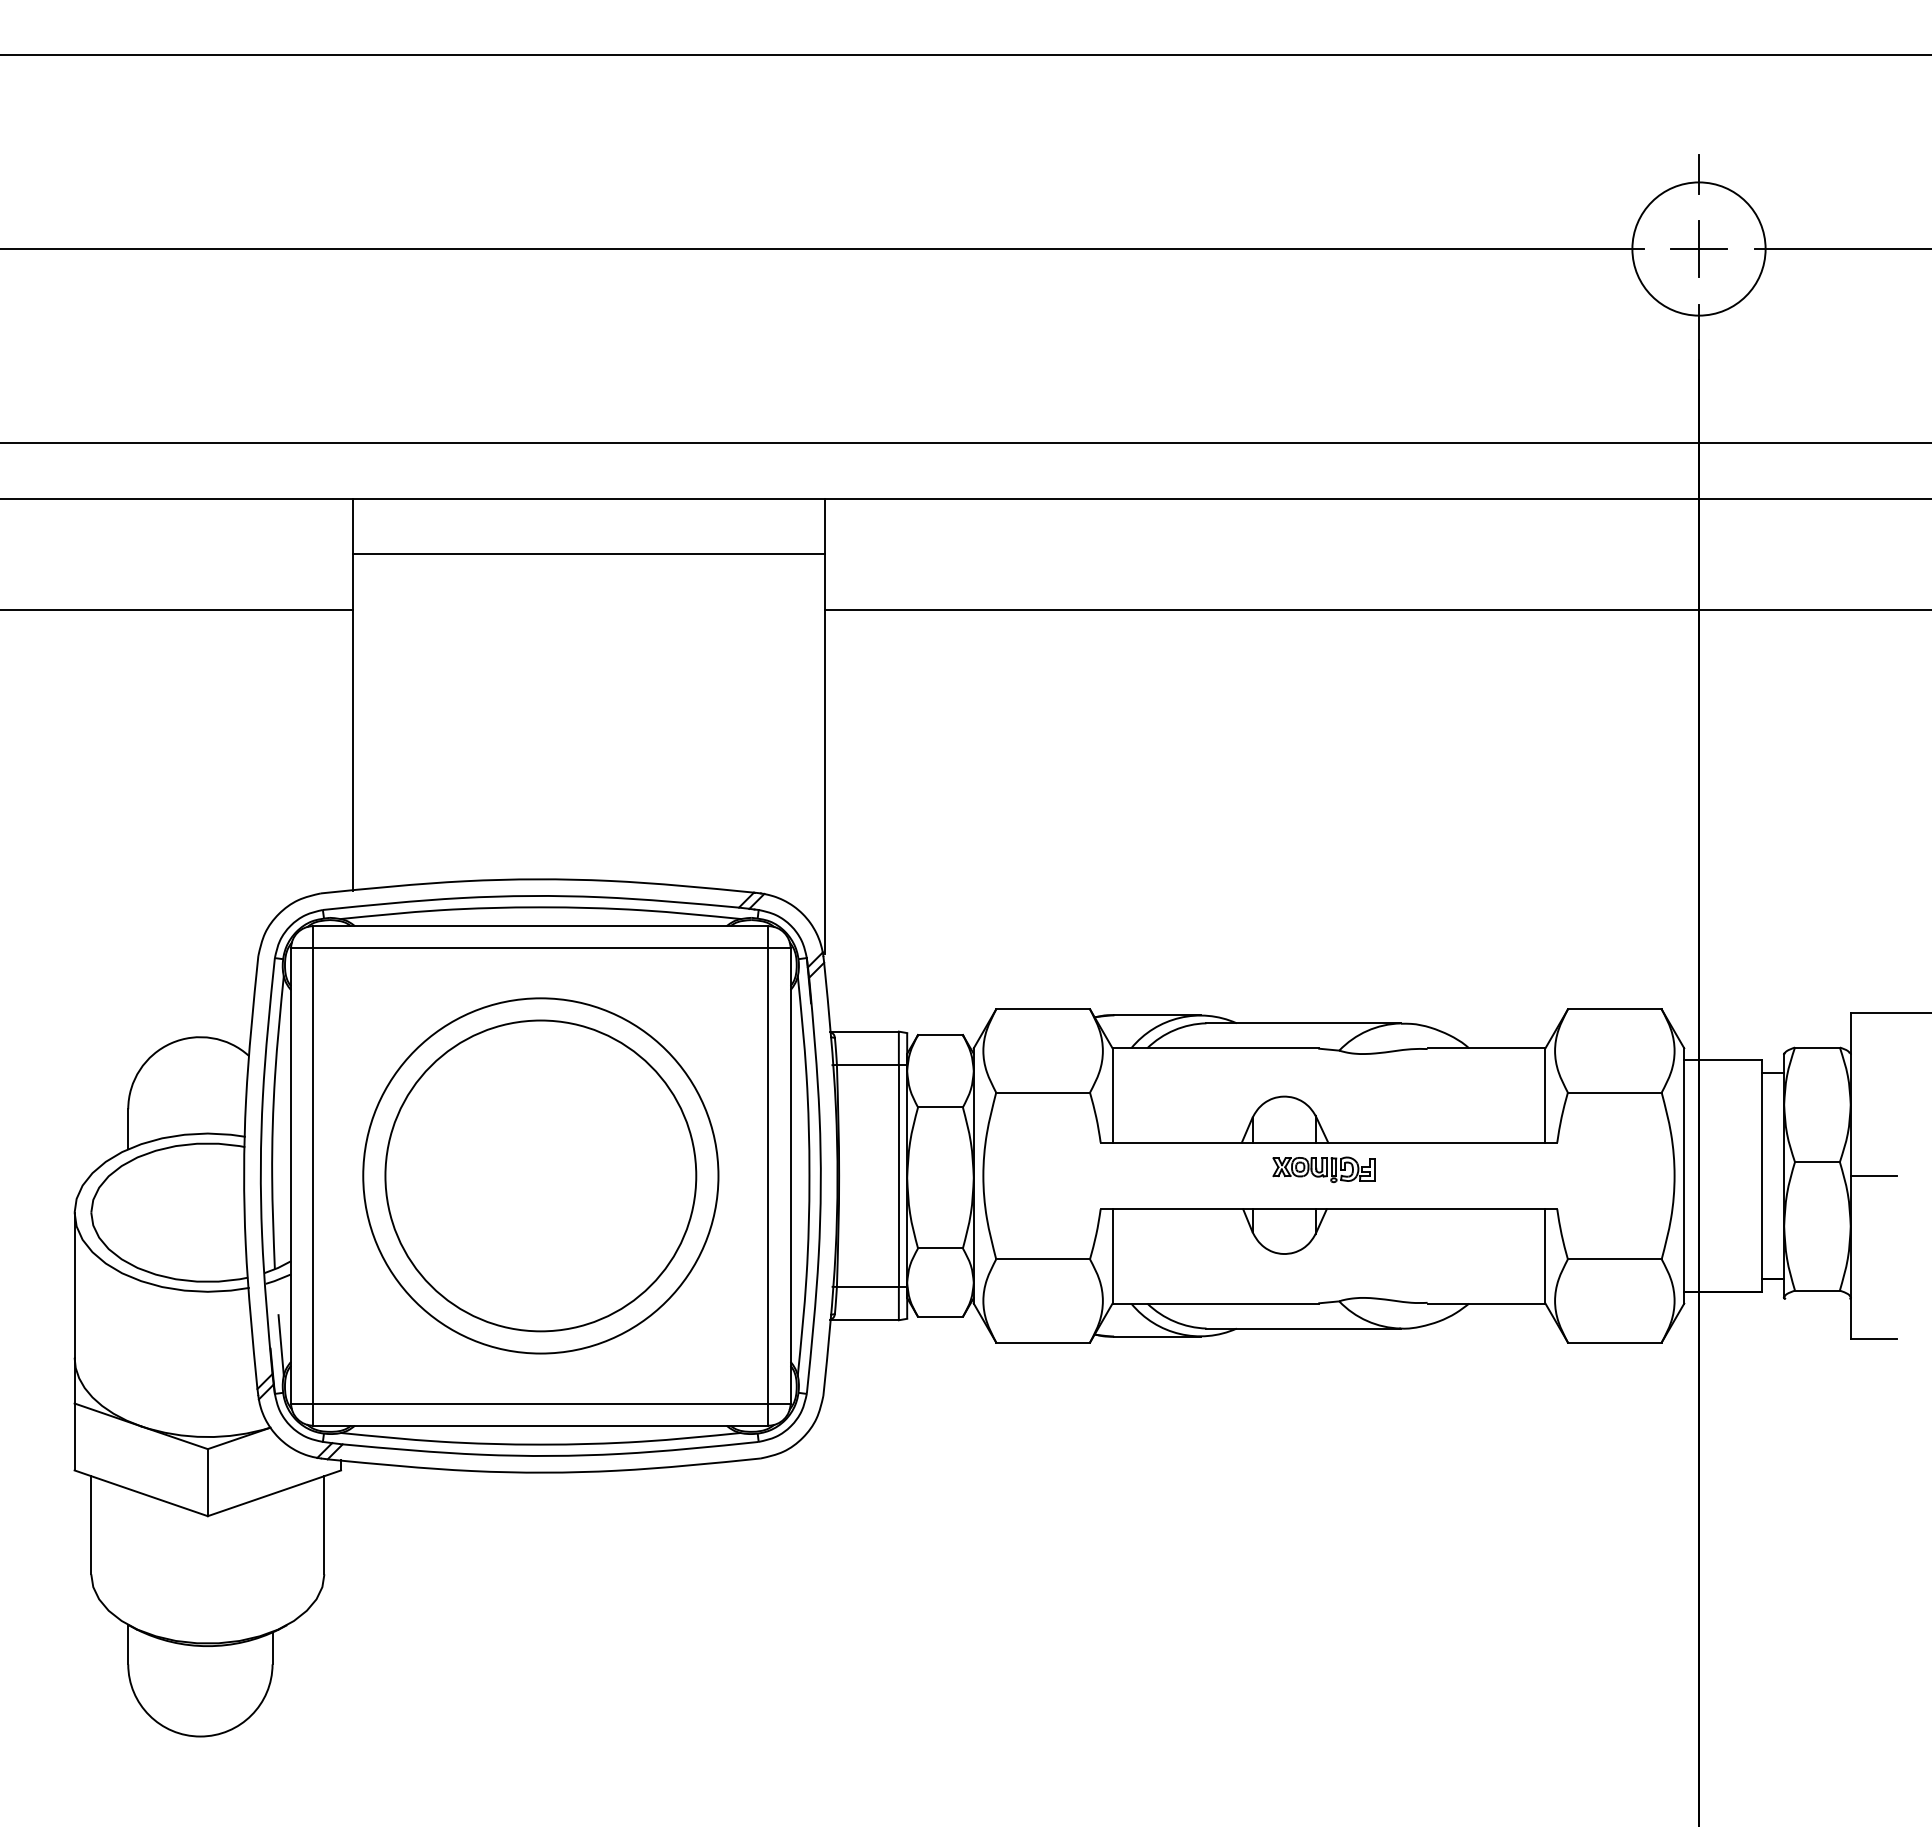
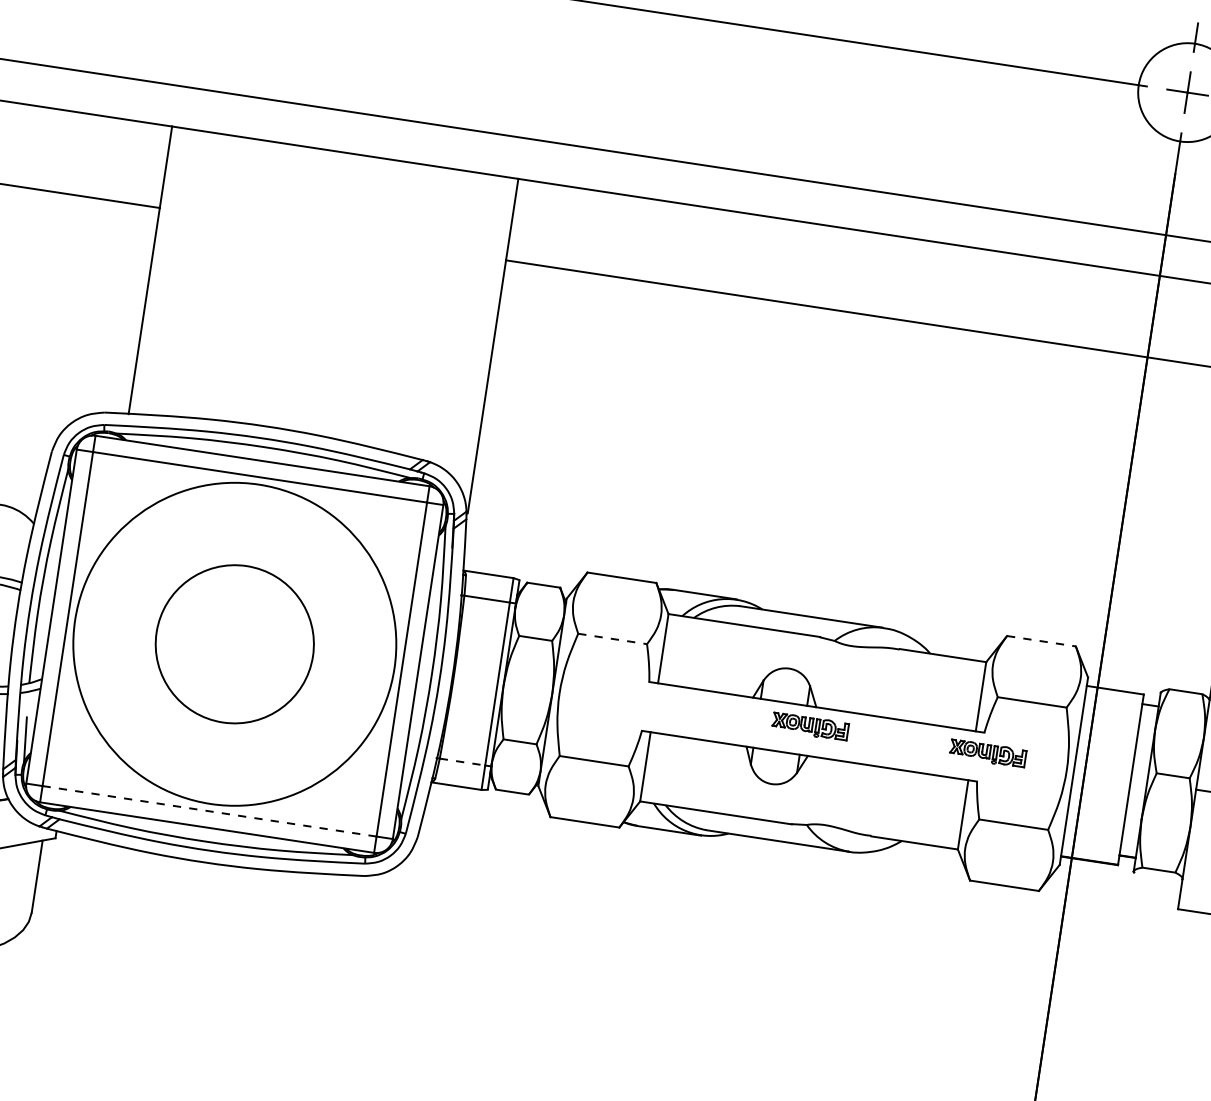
line: (588, 554) -> (338, 193), removed
line: (1614, 1009) -> (1041, 641), solid -> dashed
line: (1043, 1092) -> (612, 638), solid -> dashed
part: (1565, 1169) -> (987, 753), added
circle: (540, 1175) -> (234, 643), size x0.6
circle: (540, 1175) -> (234, 643), size x1.4
line: (867, 1286) -> (462, 761), solid -> dashed
line: (540, 1403) -> (209, 811), solid -> dashed

